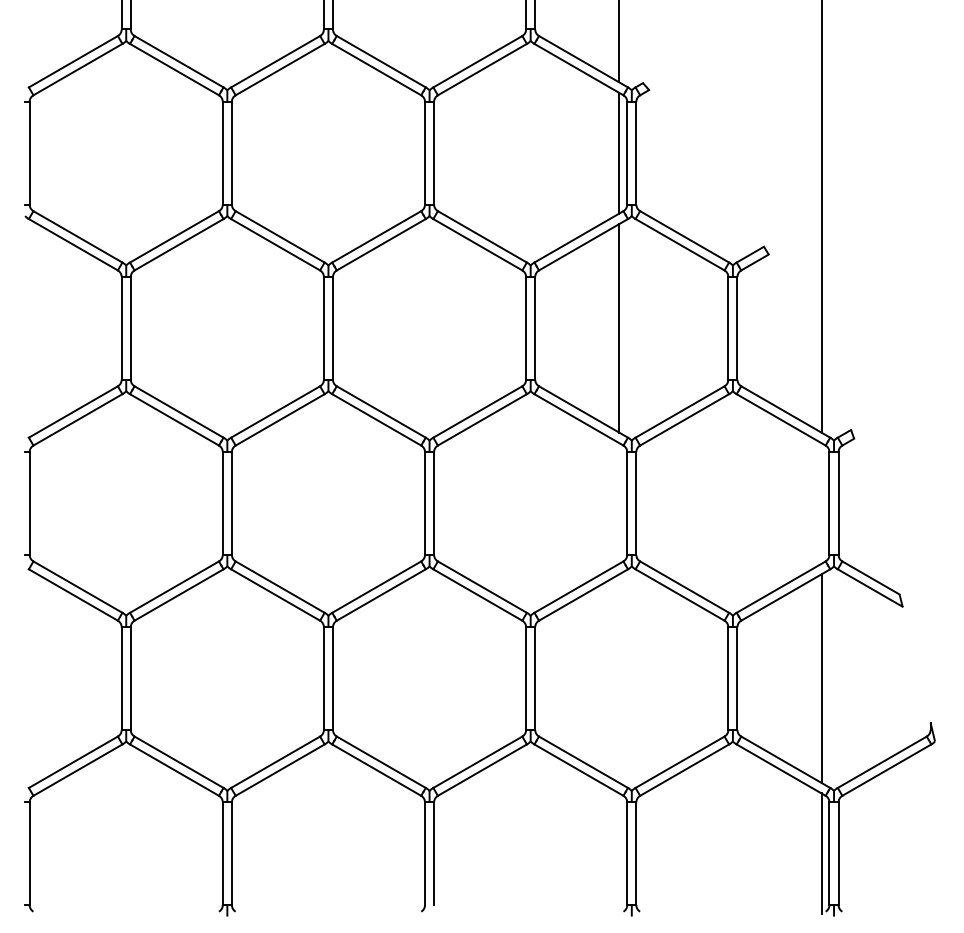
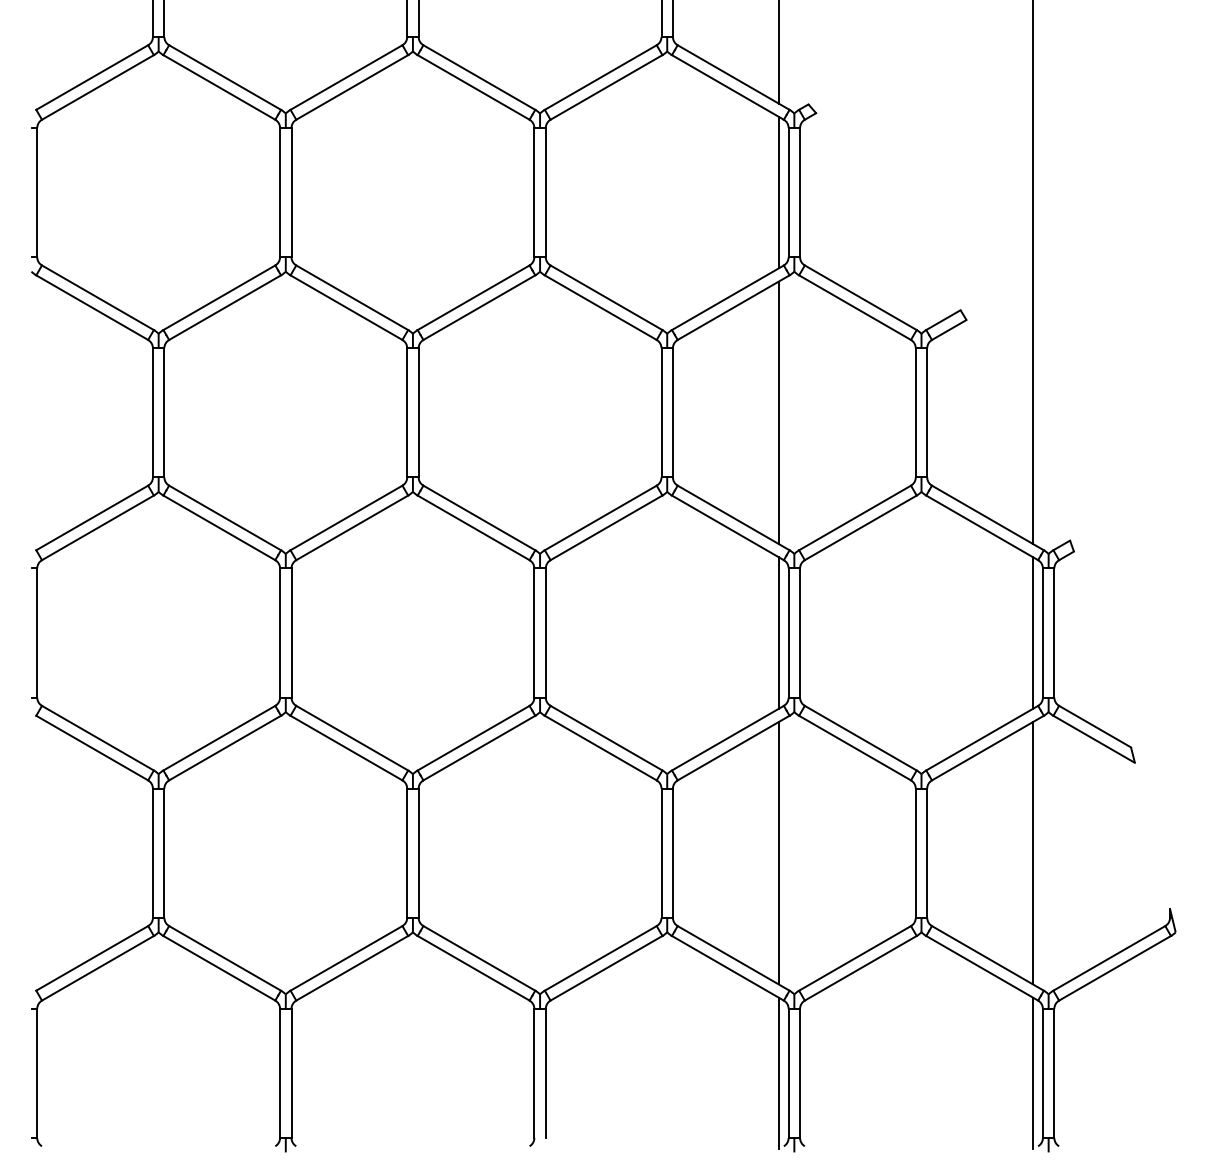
line: (619, 503) -> (778, 633), added
line: (821, 503) -> (1032, 633), added
line: (619, 678) -> (778, 853), added
line: (619, 853) -> (778, 1073), added

